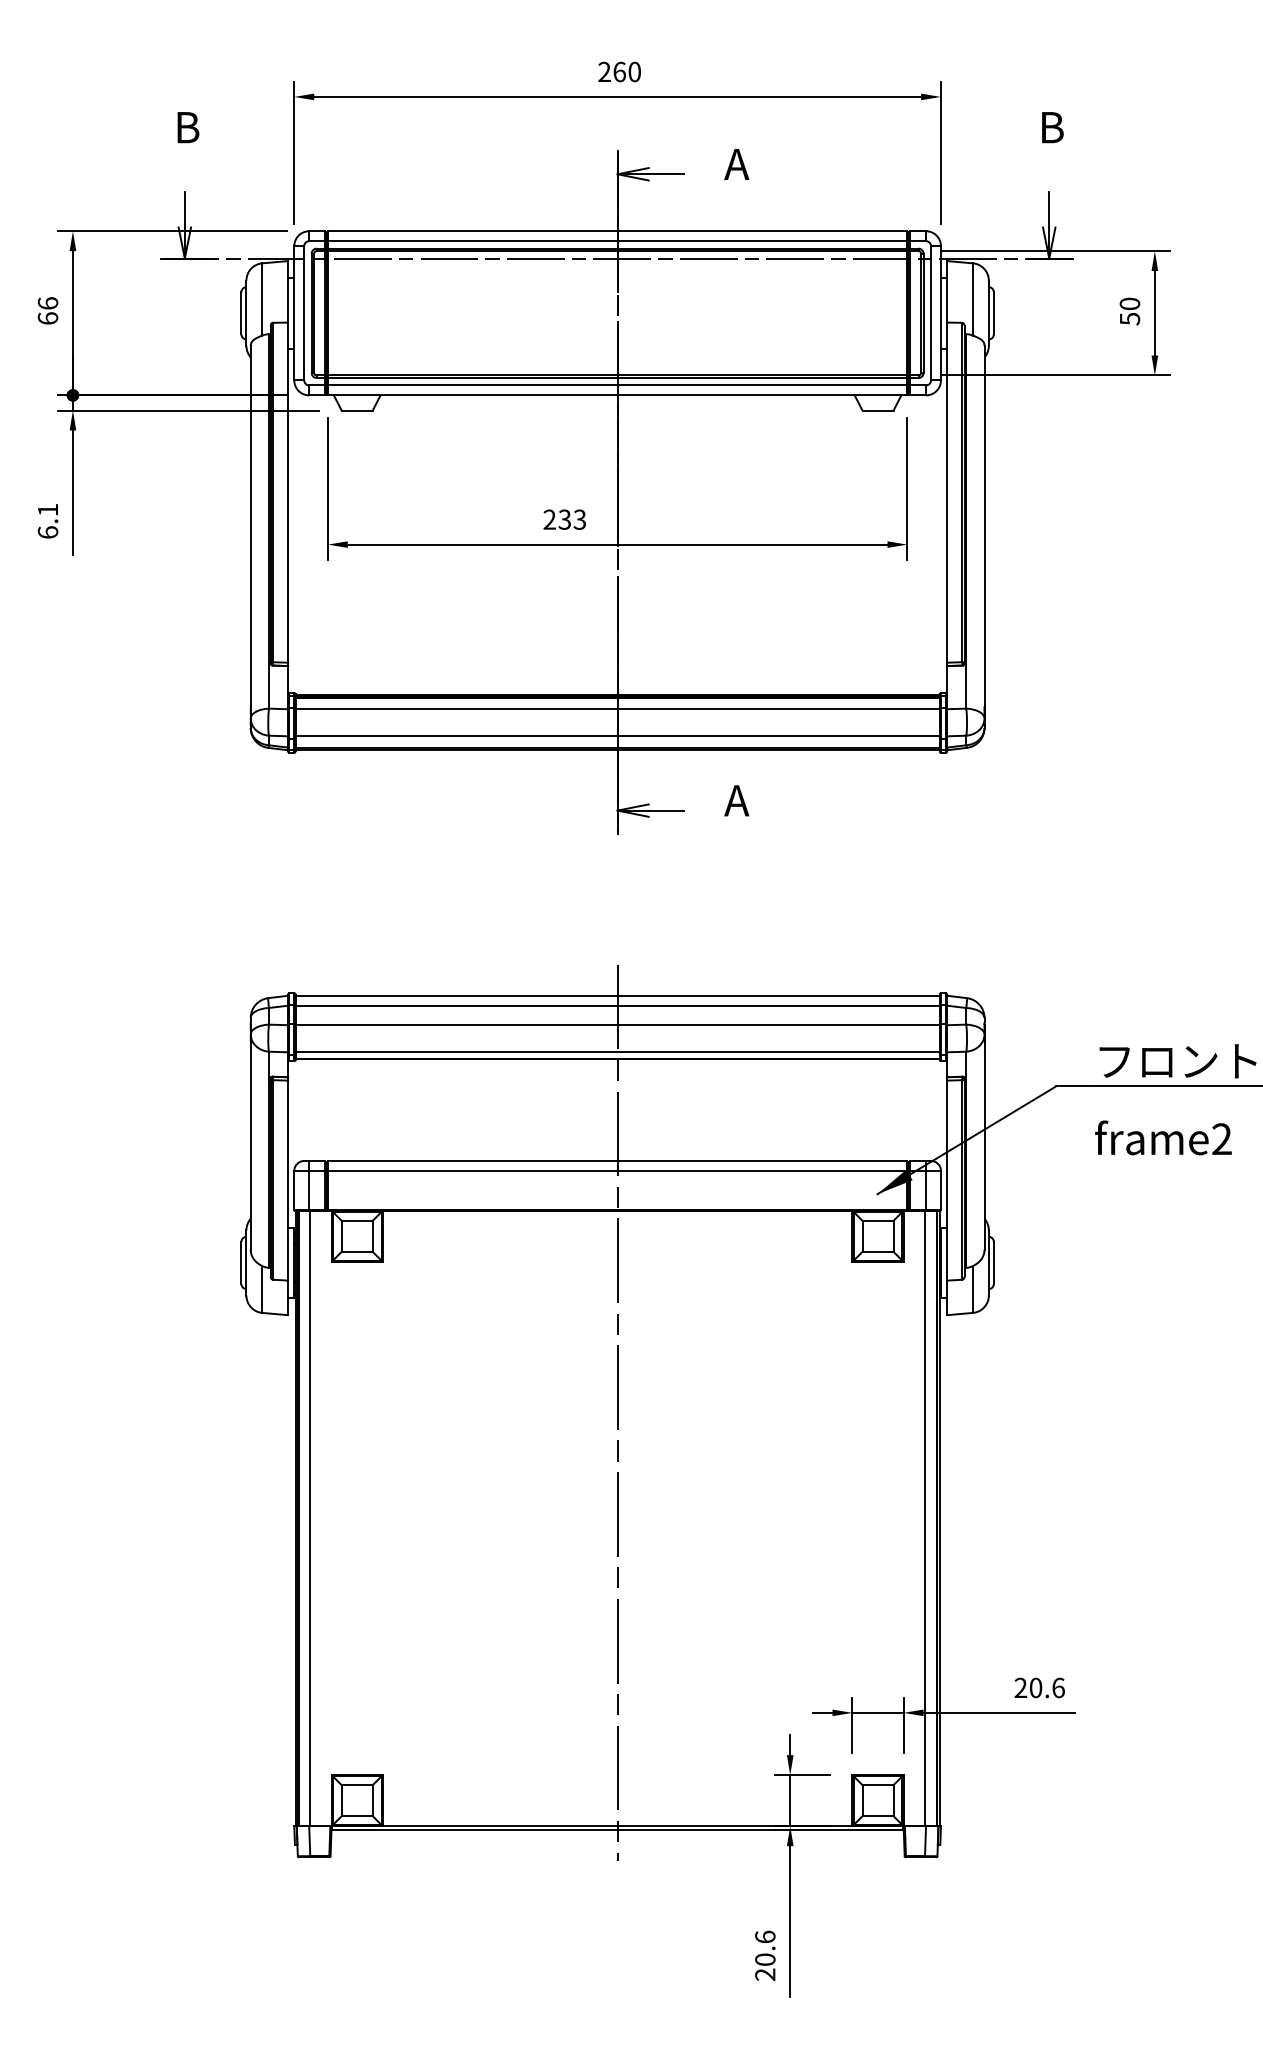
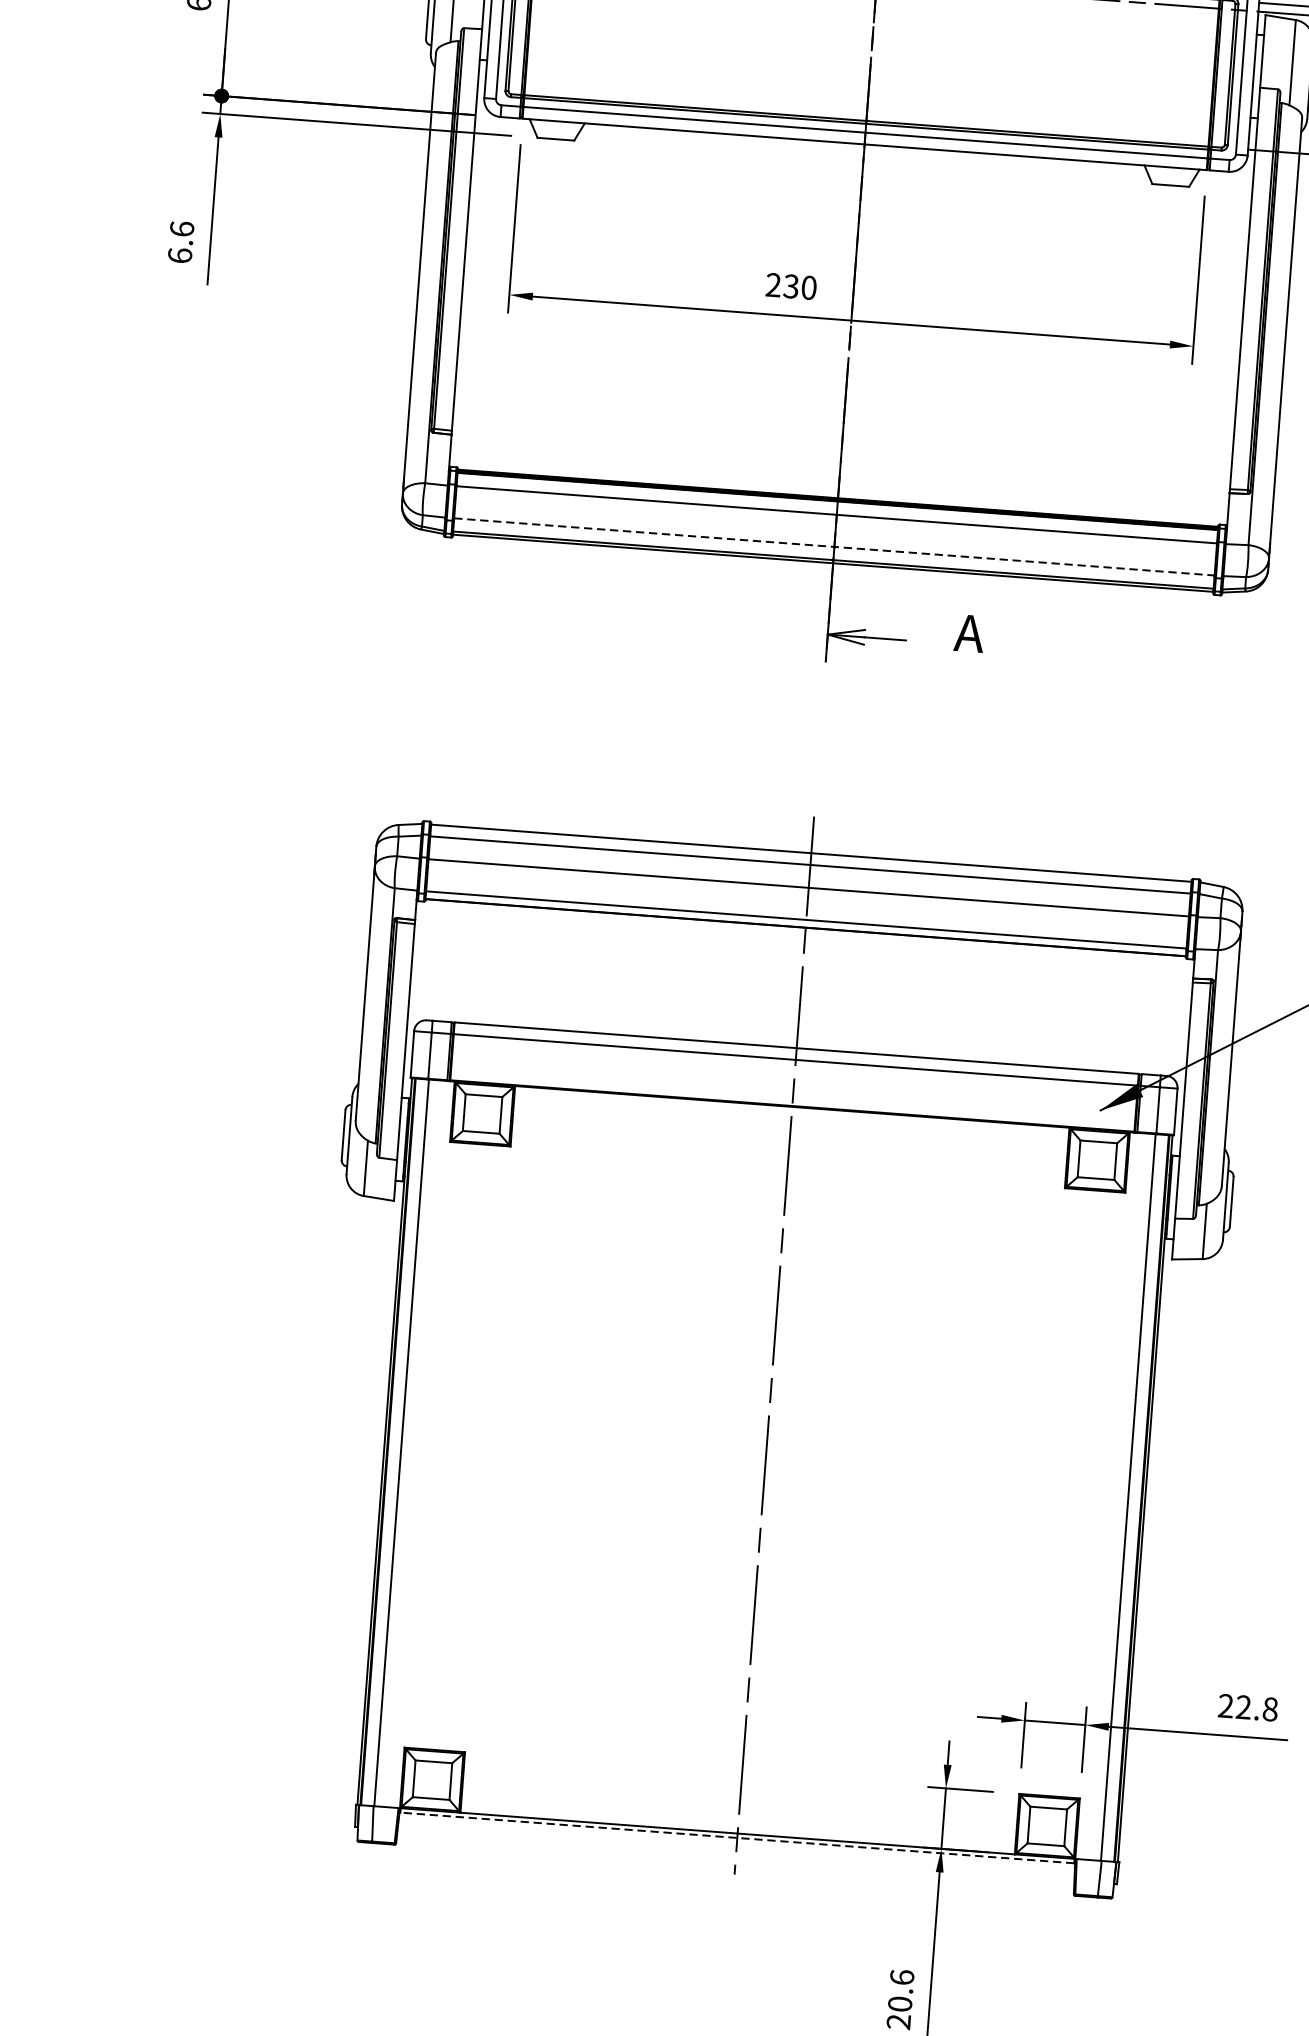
text: (47, 509) -> (181, 228), 6.1 -> 6.6
text: (579, 519) -> (808, 287), 233 -> 230
line: (618, 736) -> (835, 547), solid -> dashed
text: (1046, 1687) -> (1256, 1707), 20.6 -> 22.8
line: (617, 1830) -> (737, 1838), solid -> dashed

